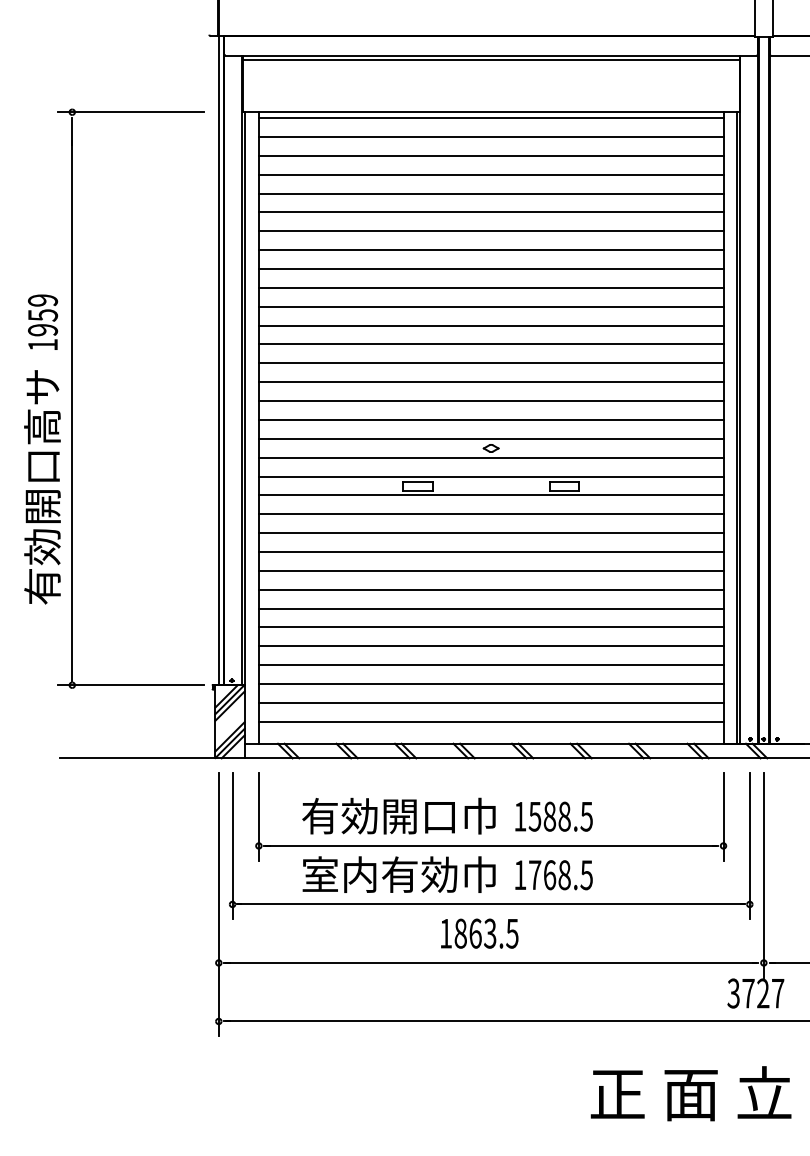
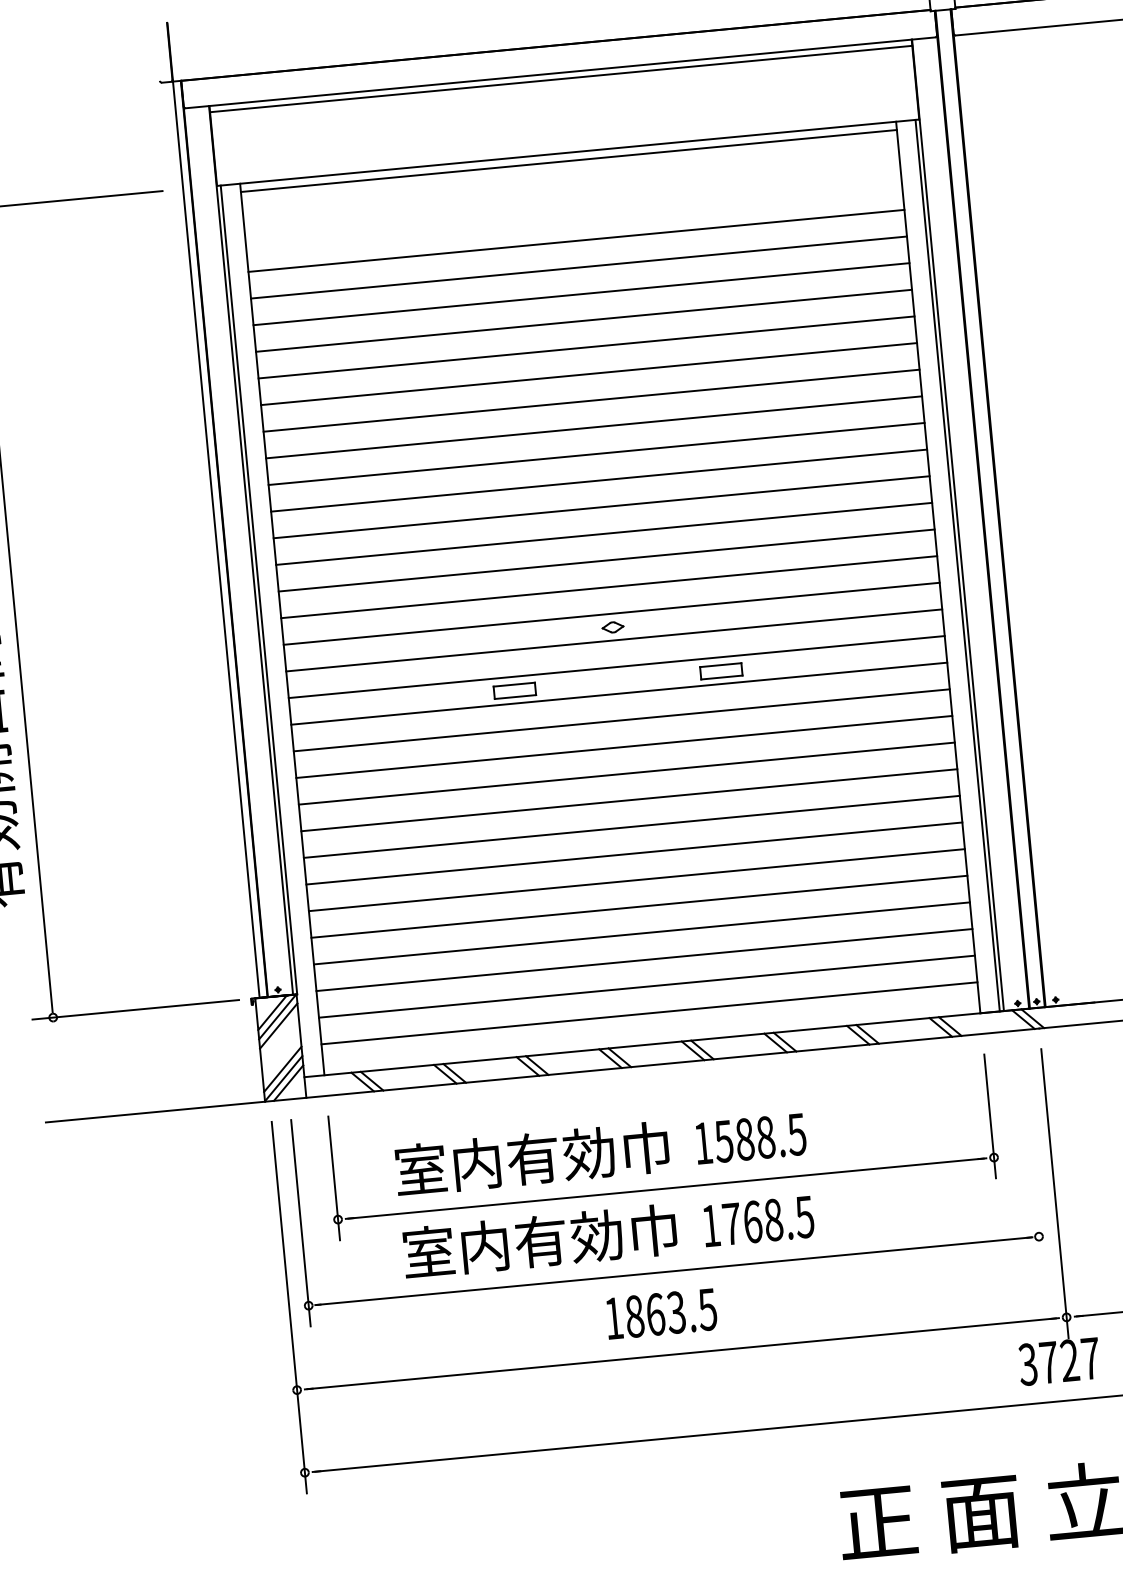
line: (490, 136) -> (570, 187), removed
line: (490, 155) -> (572, 213), removed
text: (379, 815) -> (504, 1160), 有効開口巾 -> 室内有効巾
line: (749, 845) -> (1030, 1153), removed

